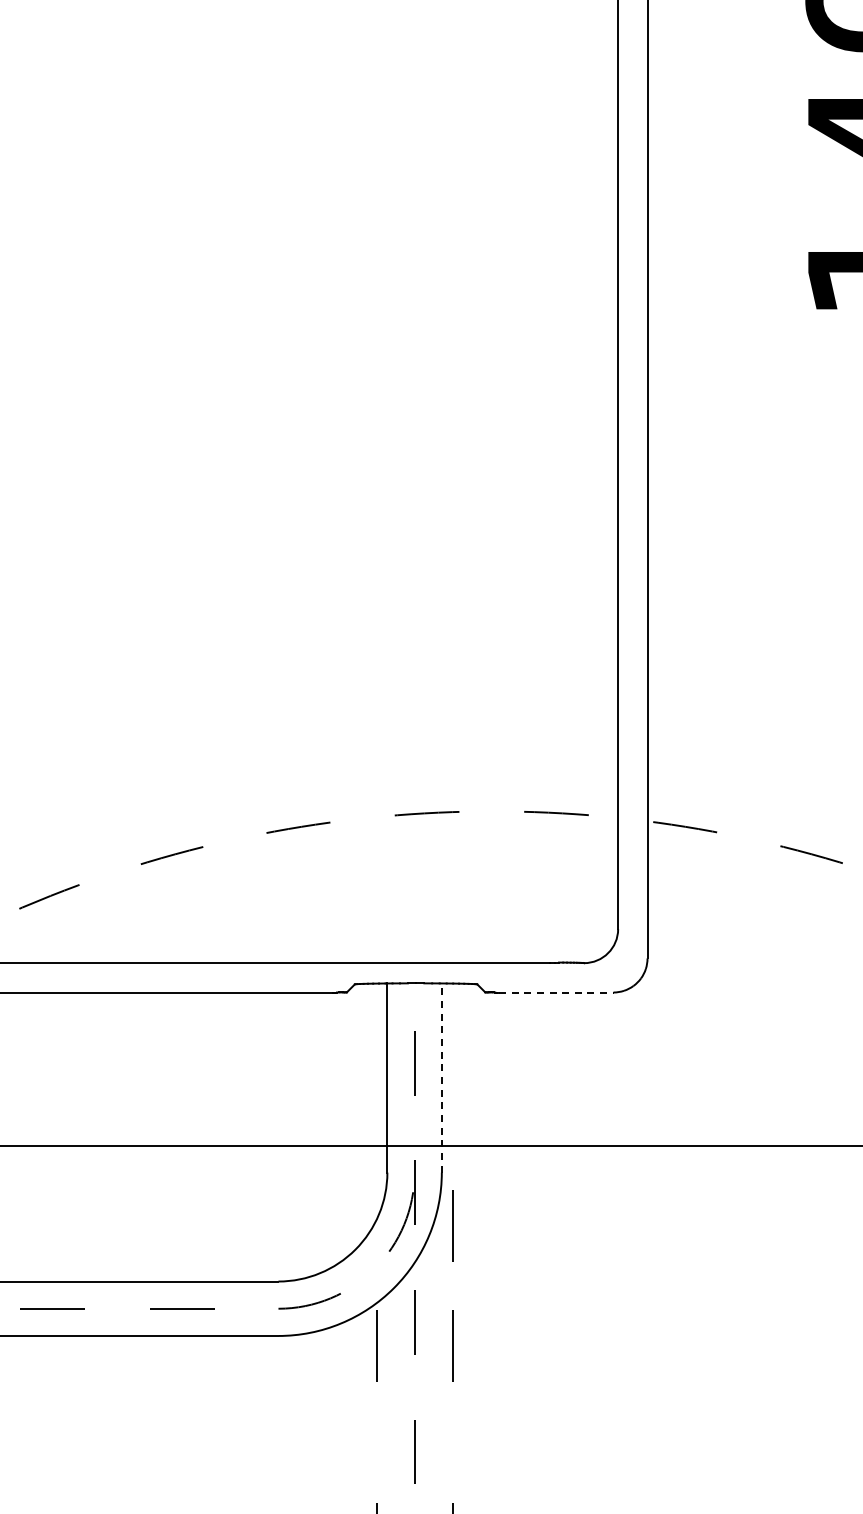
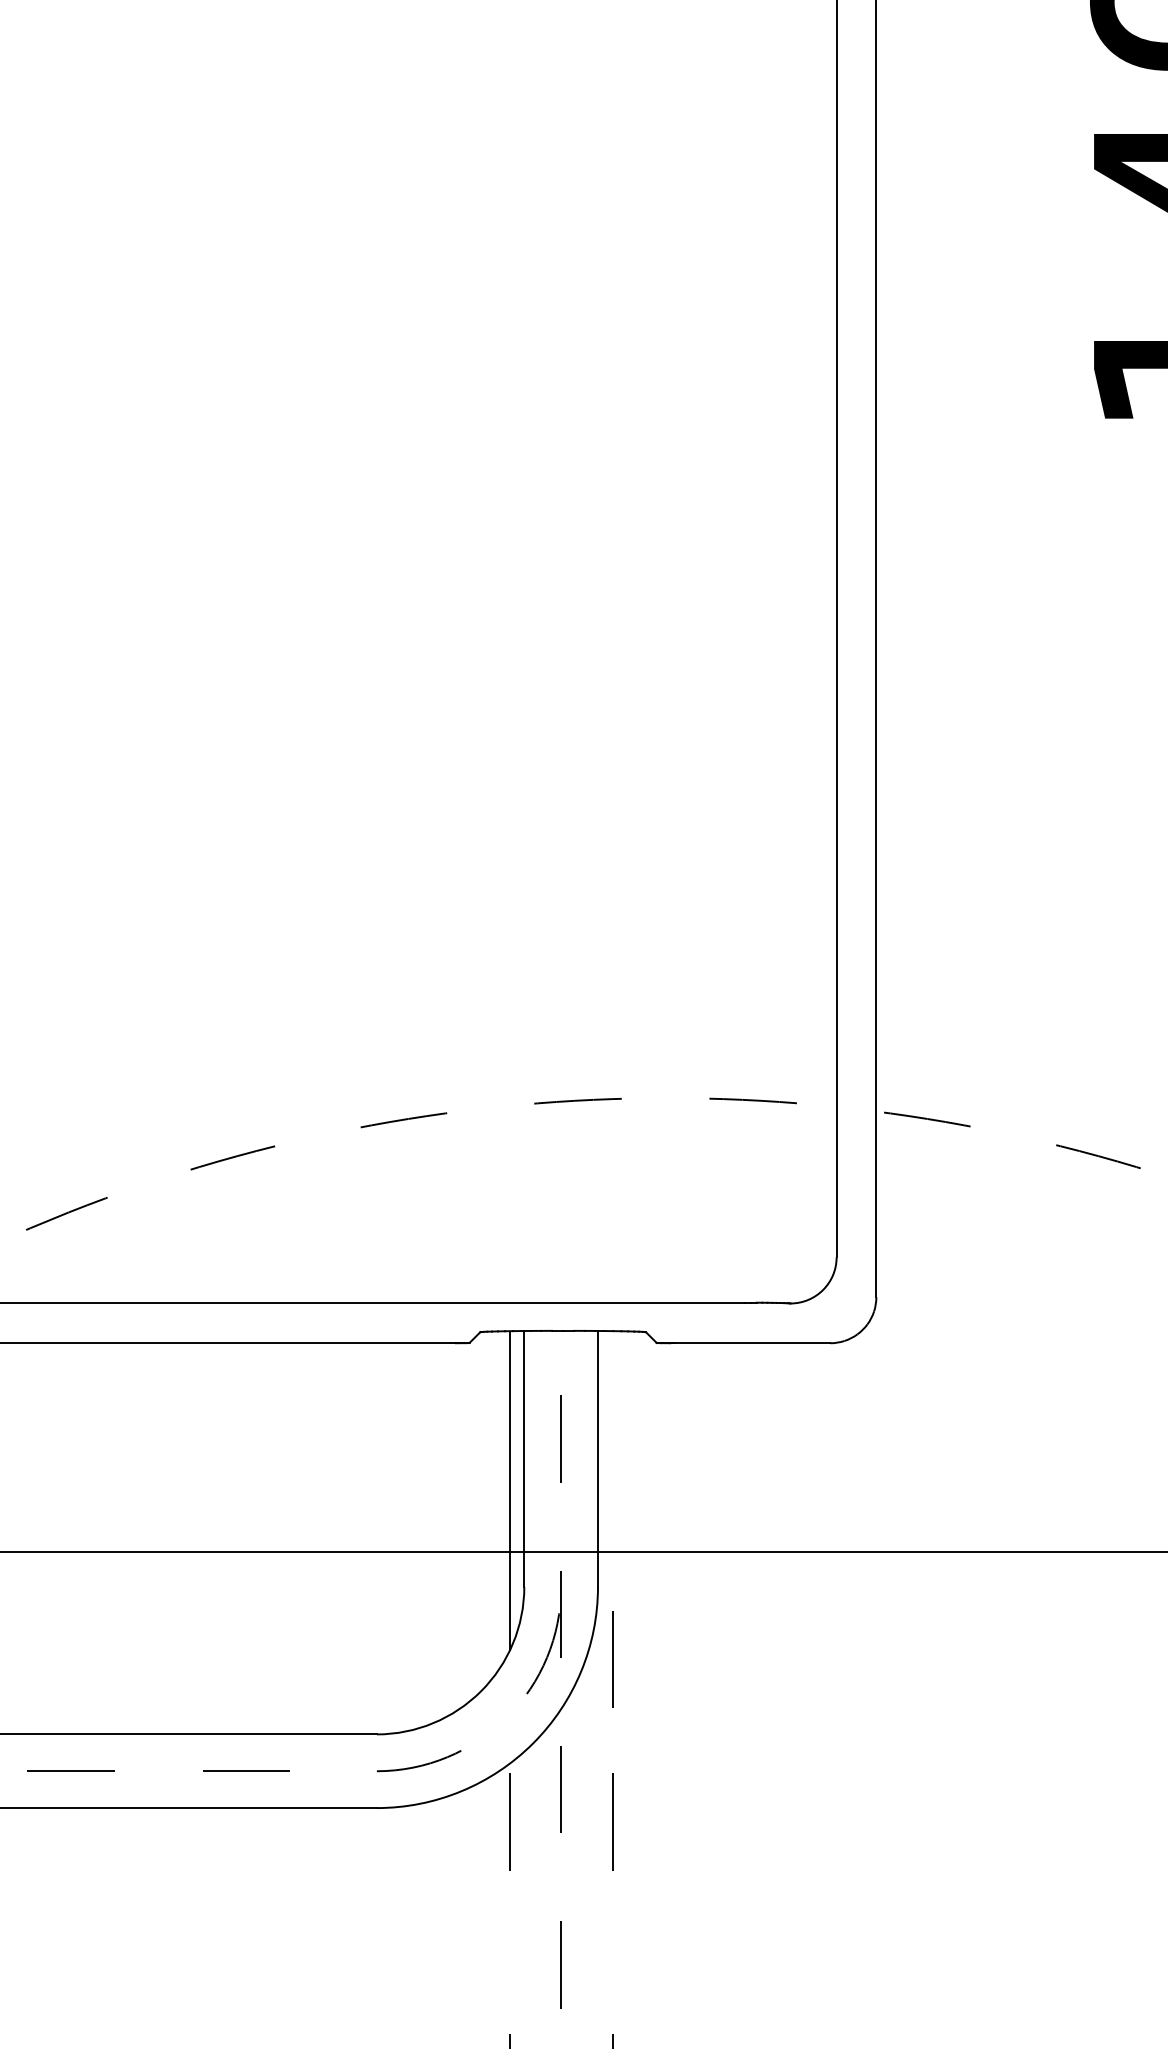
line: (556, 992) -> (753, 1343), dashed -> solid
line: (441, 1078) -> (597, 1459), dashed -> solid
line: (376, 1101) -> (509, 1490), added

